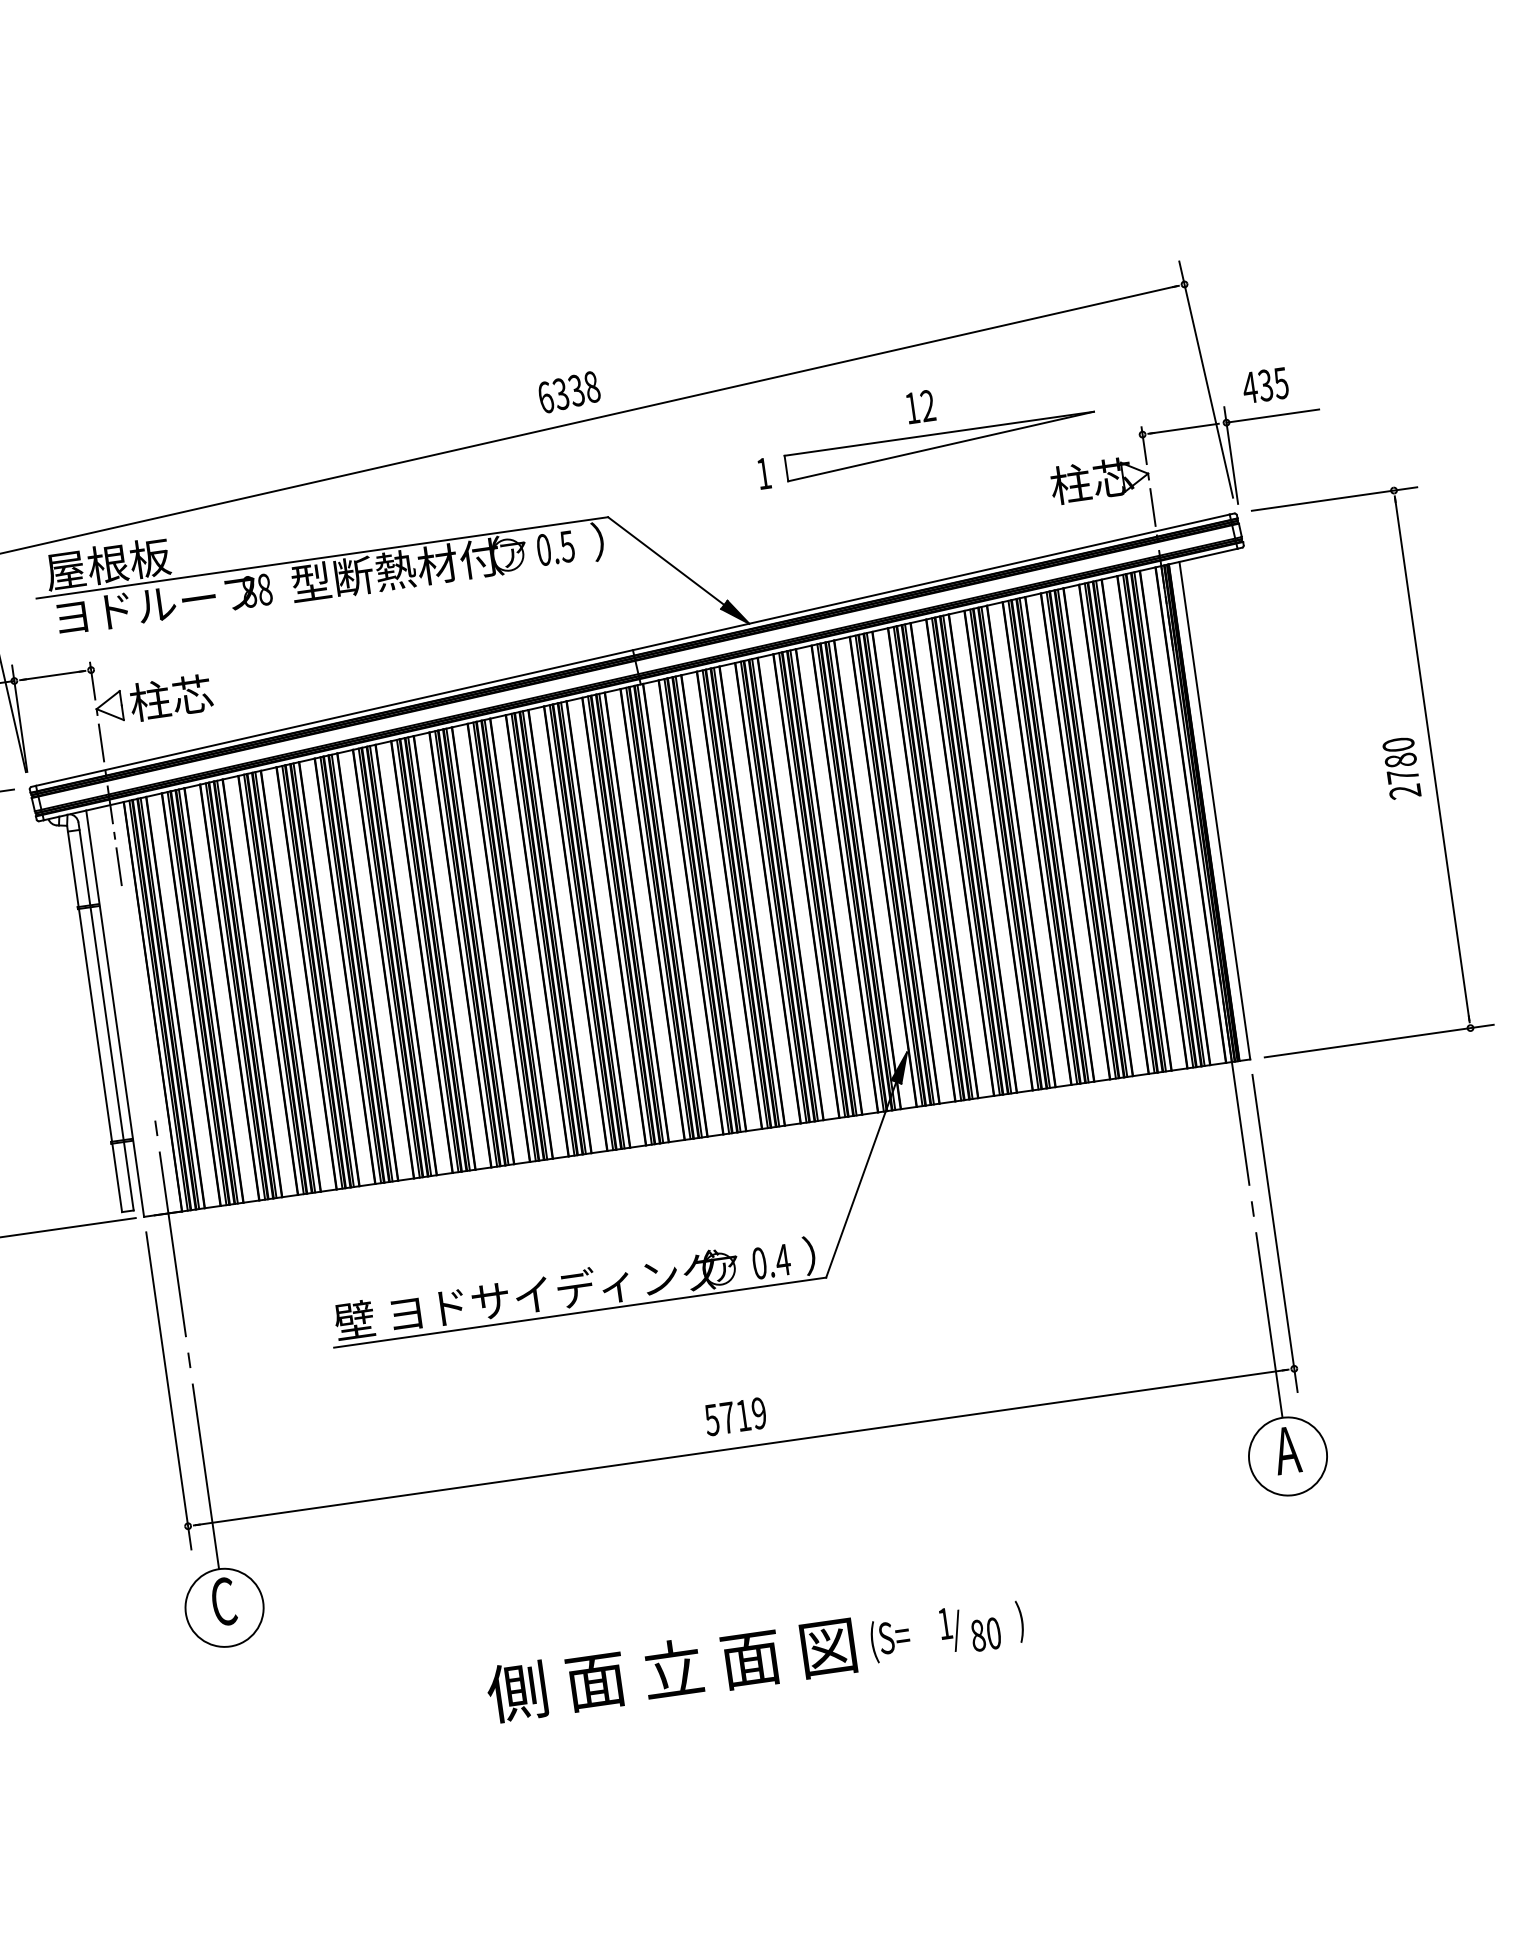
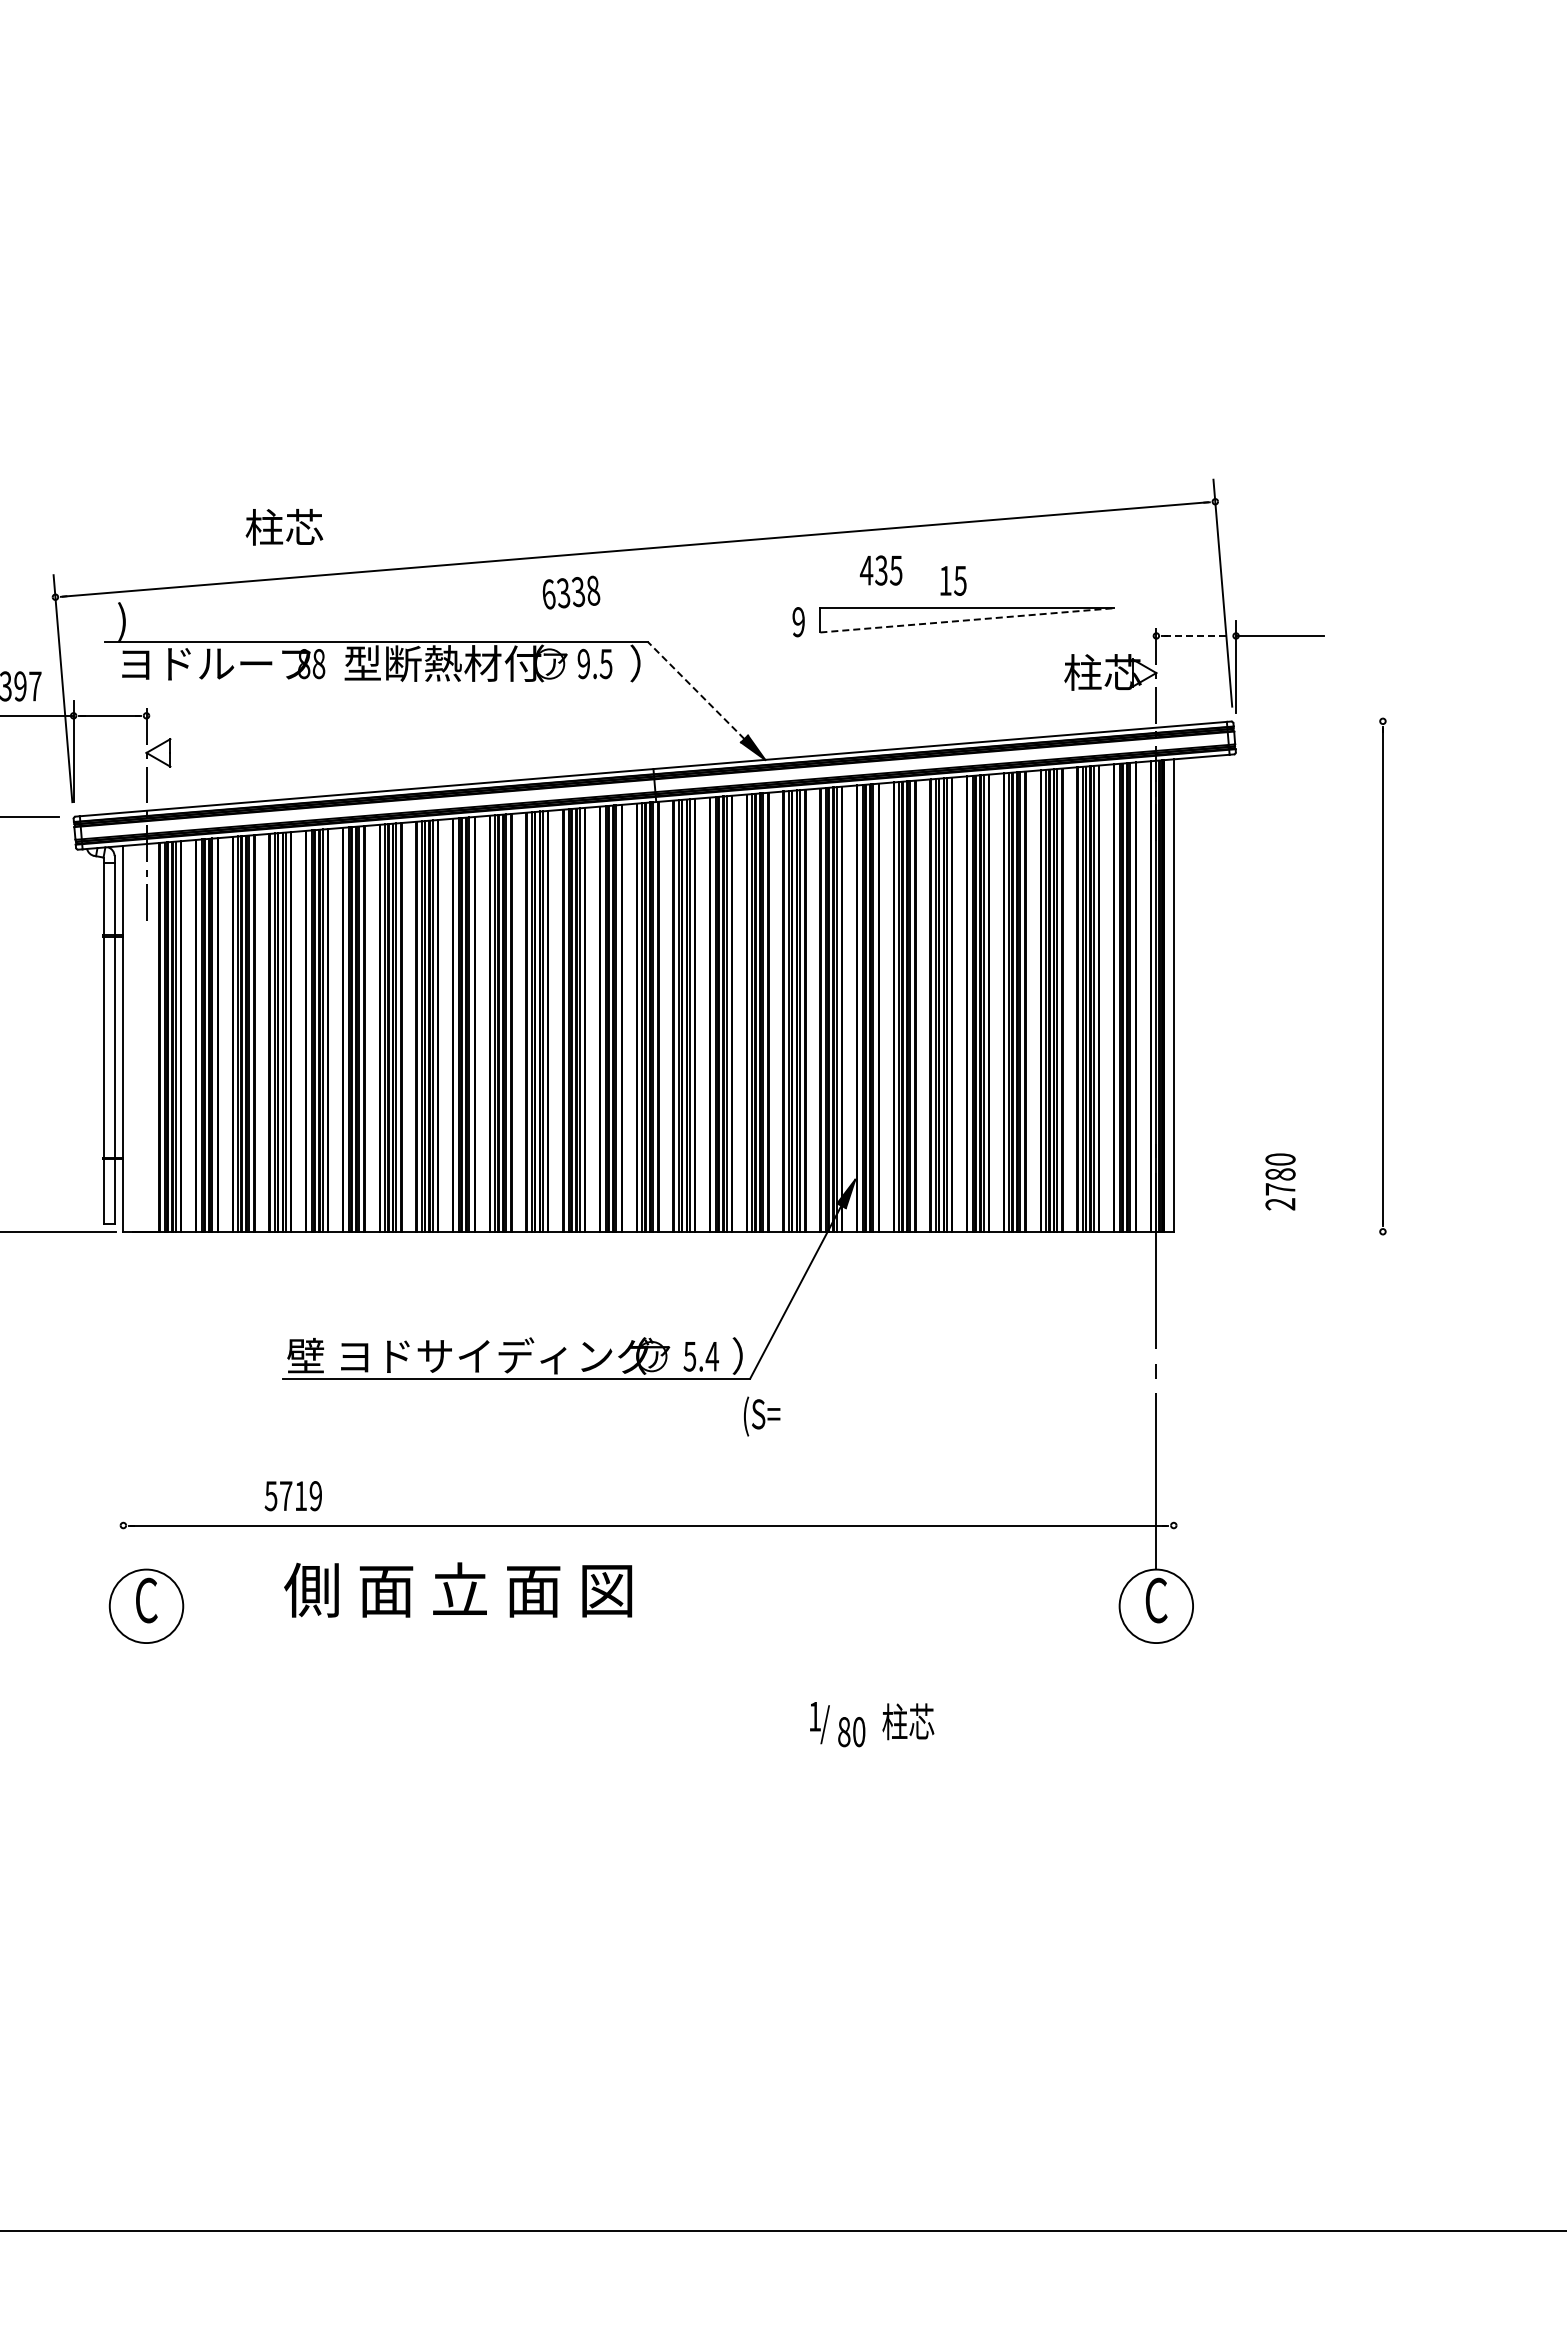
text: (1264, 385) -> (880, 570), moved
text: (569, 392) -> (571, 592), moved
text: (928, 405) -> (960, 580), 12 -> 15
line: (1184, 428) -> (1196, 635), solid -> dashed
line: (941, 446) -> (967, 620), solid -> dashed
text: (763, 474) -> (798, 622), 1 -> 9
line: (1333, 499) -> (1325, 721), removed
text: (543, 550) -> (583, 664), 0.5 -> 9.5
line: (665, 561) -> (695, 690), solid -> dashed
text: (107, 565) -> (175, 620), 屋根板 -> )
text: (171, 698) -> (284, 527), moved
text: (1401, 767) -> (1280, 1181), moved
line: (1378, 1040) -> (1295, 1231), removed
line: (1274, 1232) -> (1173, 1396), removed
text: (758, 1263) -> (689, 1356), 0.4 -> 5.4
line: (186, 1342) -> (146, 1354), removed
line: (168, 1390) -> (123, 1396), removed
text: (734, 1417) -> (292, 1496), moved
text: (1287, 1450) -> (1156, 1600), A -> C
text: (1044, 1617) -> (908, 1723), ) -> 柱芯
text: (890, 1639) -> (762, 1416), moved
text: (671, 1669) -> (458, 1589), moved

